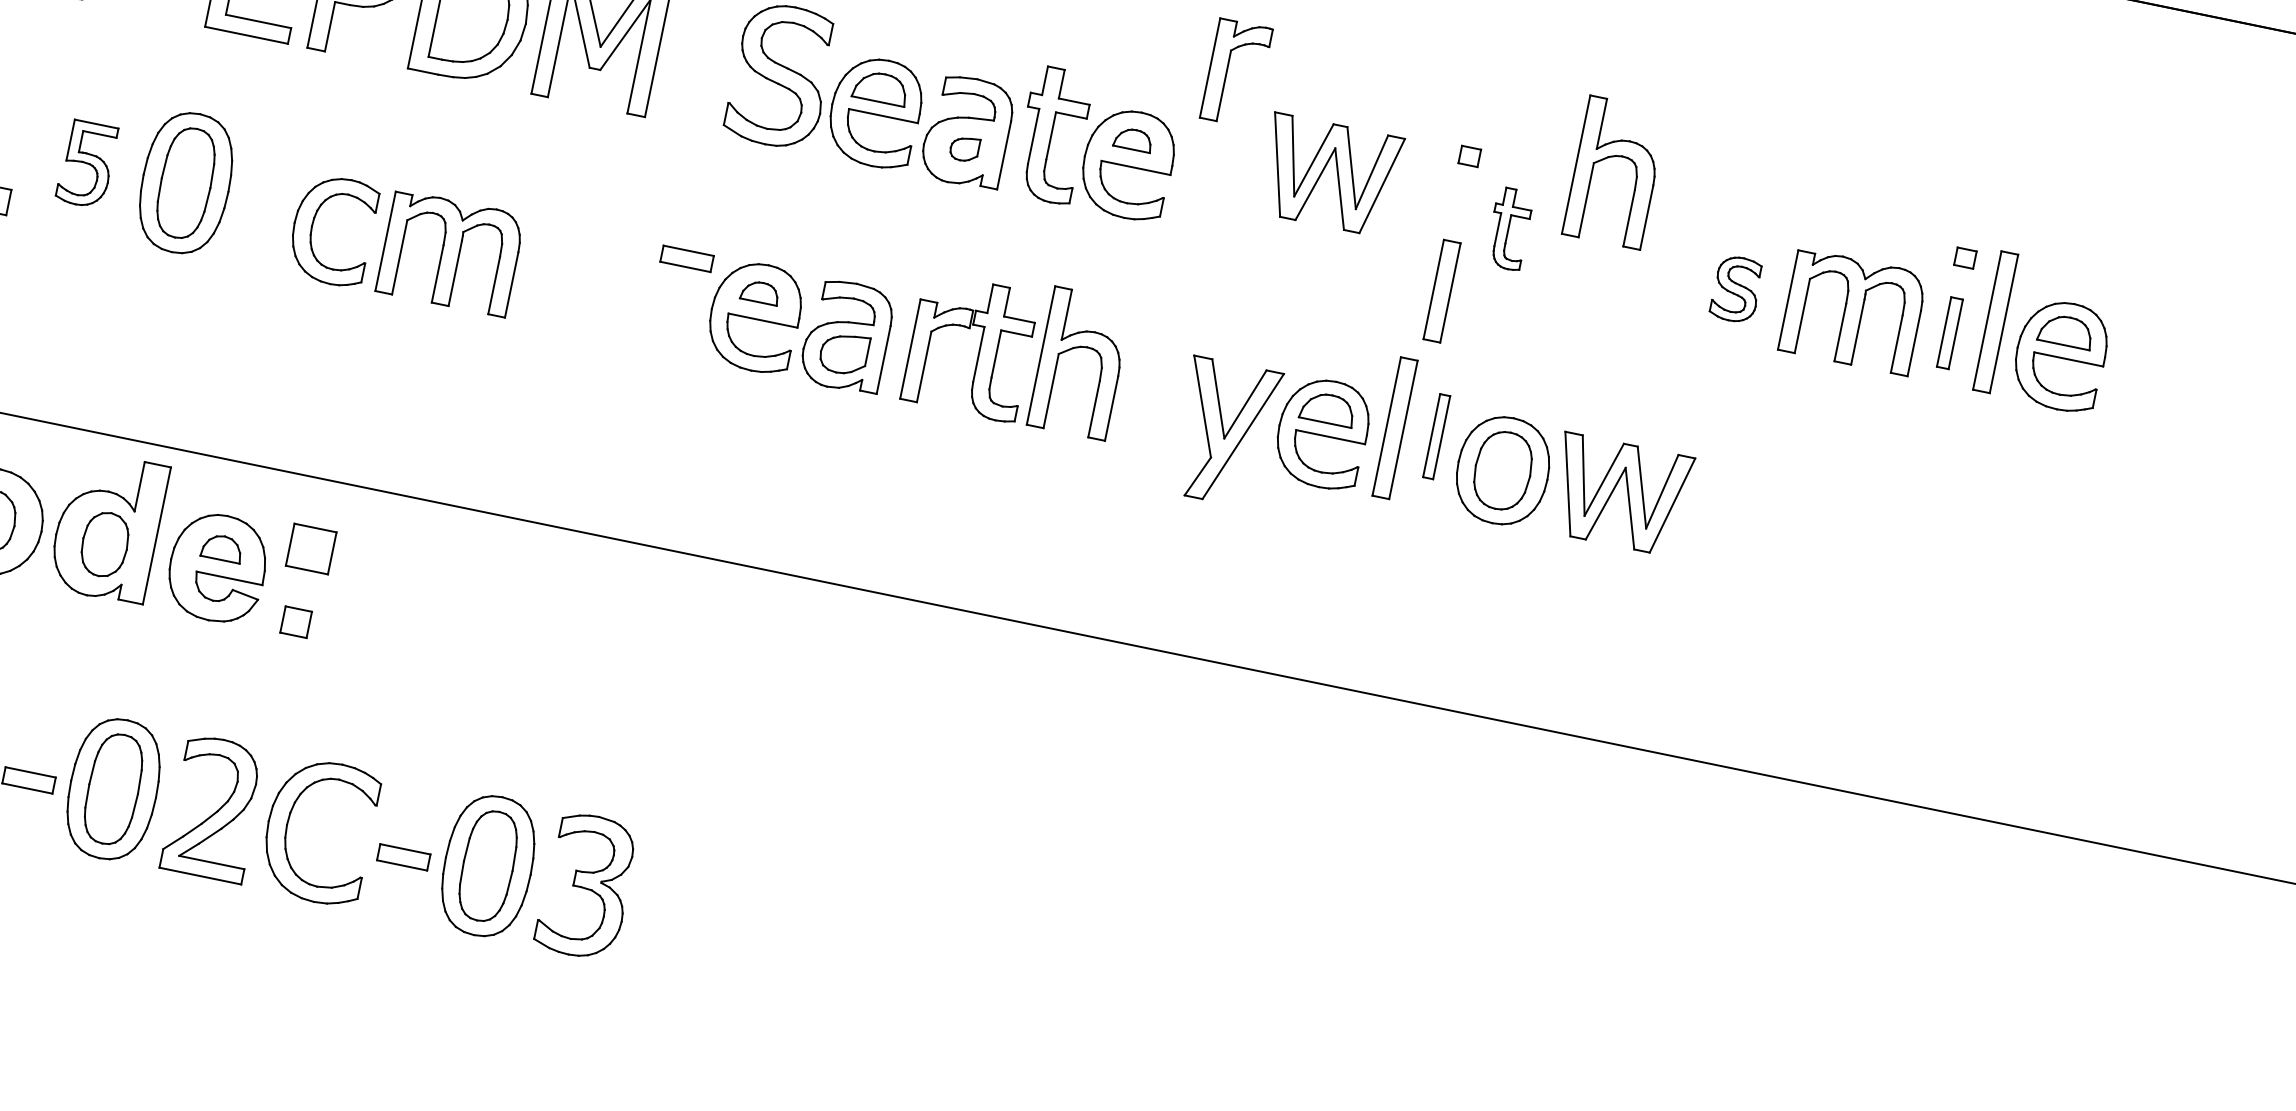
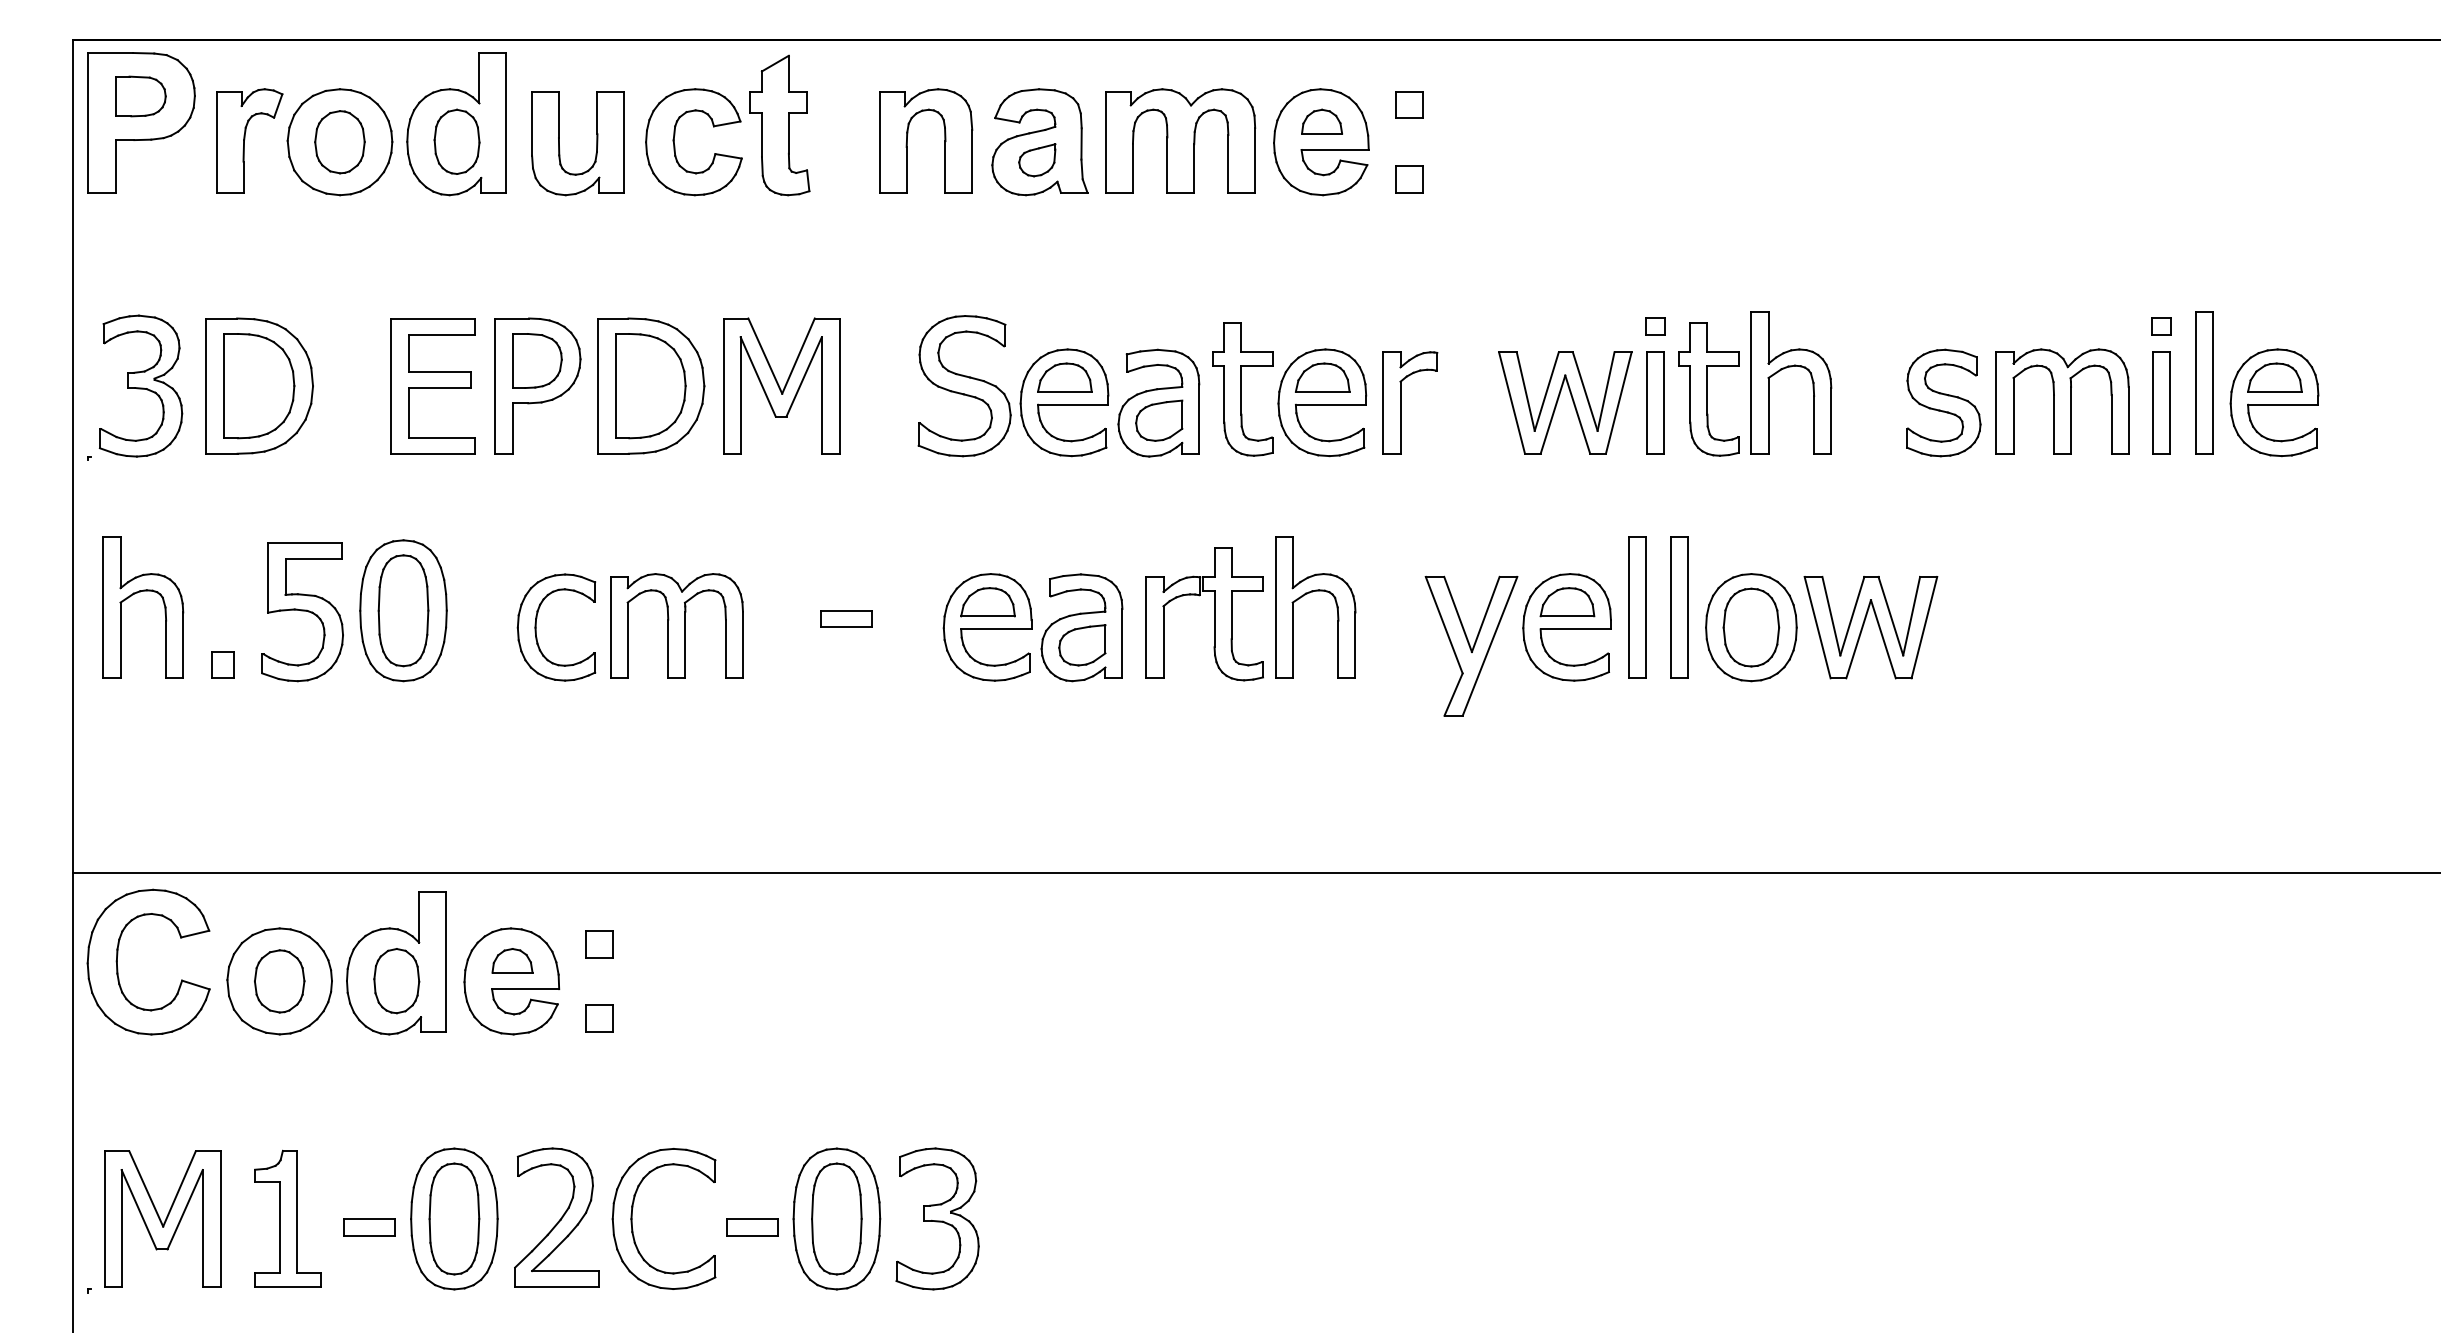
part: (1227, 71) -> (1401, 402), moved
part: (1133, 139) -> (1322, 377), size x1.43
part: (964, 148) -> (1159, 420), size x1.67
part: (1611, 157) -> (1784, 369), moved
part: (86, 164) -> (302, 612), size x1.67
part: (1336, 176) -> (1572, 402), moved
part: (1508, 228) -> (1708, 389), size x1.67
part: (687, 258) -> (846, 618), moved
part: (1736, 288) -> (1943, 402), size x1.67
part: (1442, 290) -> (1655, 402), moved
part: (759, 292) -> (987, 602), size x1.43
part: (1950, 332) -> (2161, 402), size x1.43
part: (1436, 436) -> (1679, 607), size x1.67
part: (310, 549) -> (599, 944), size x0.62

